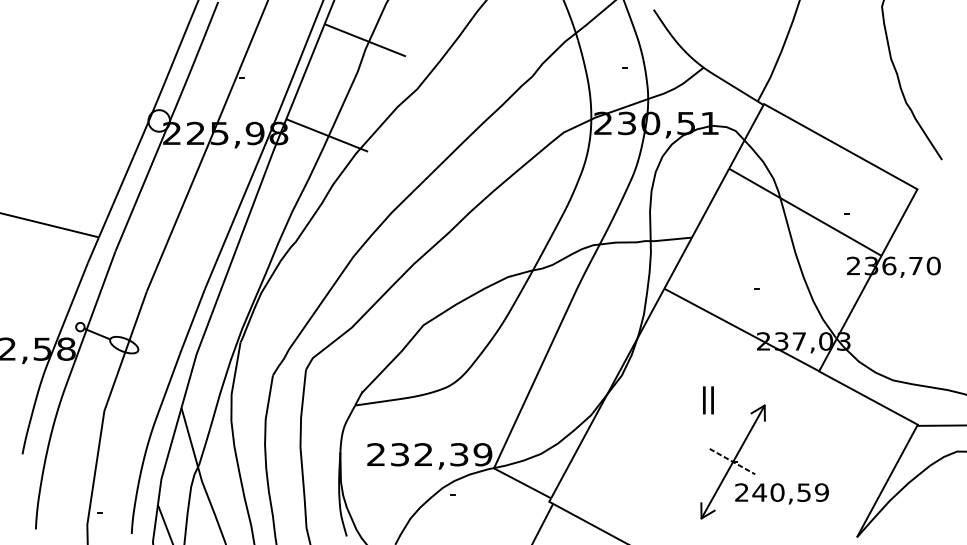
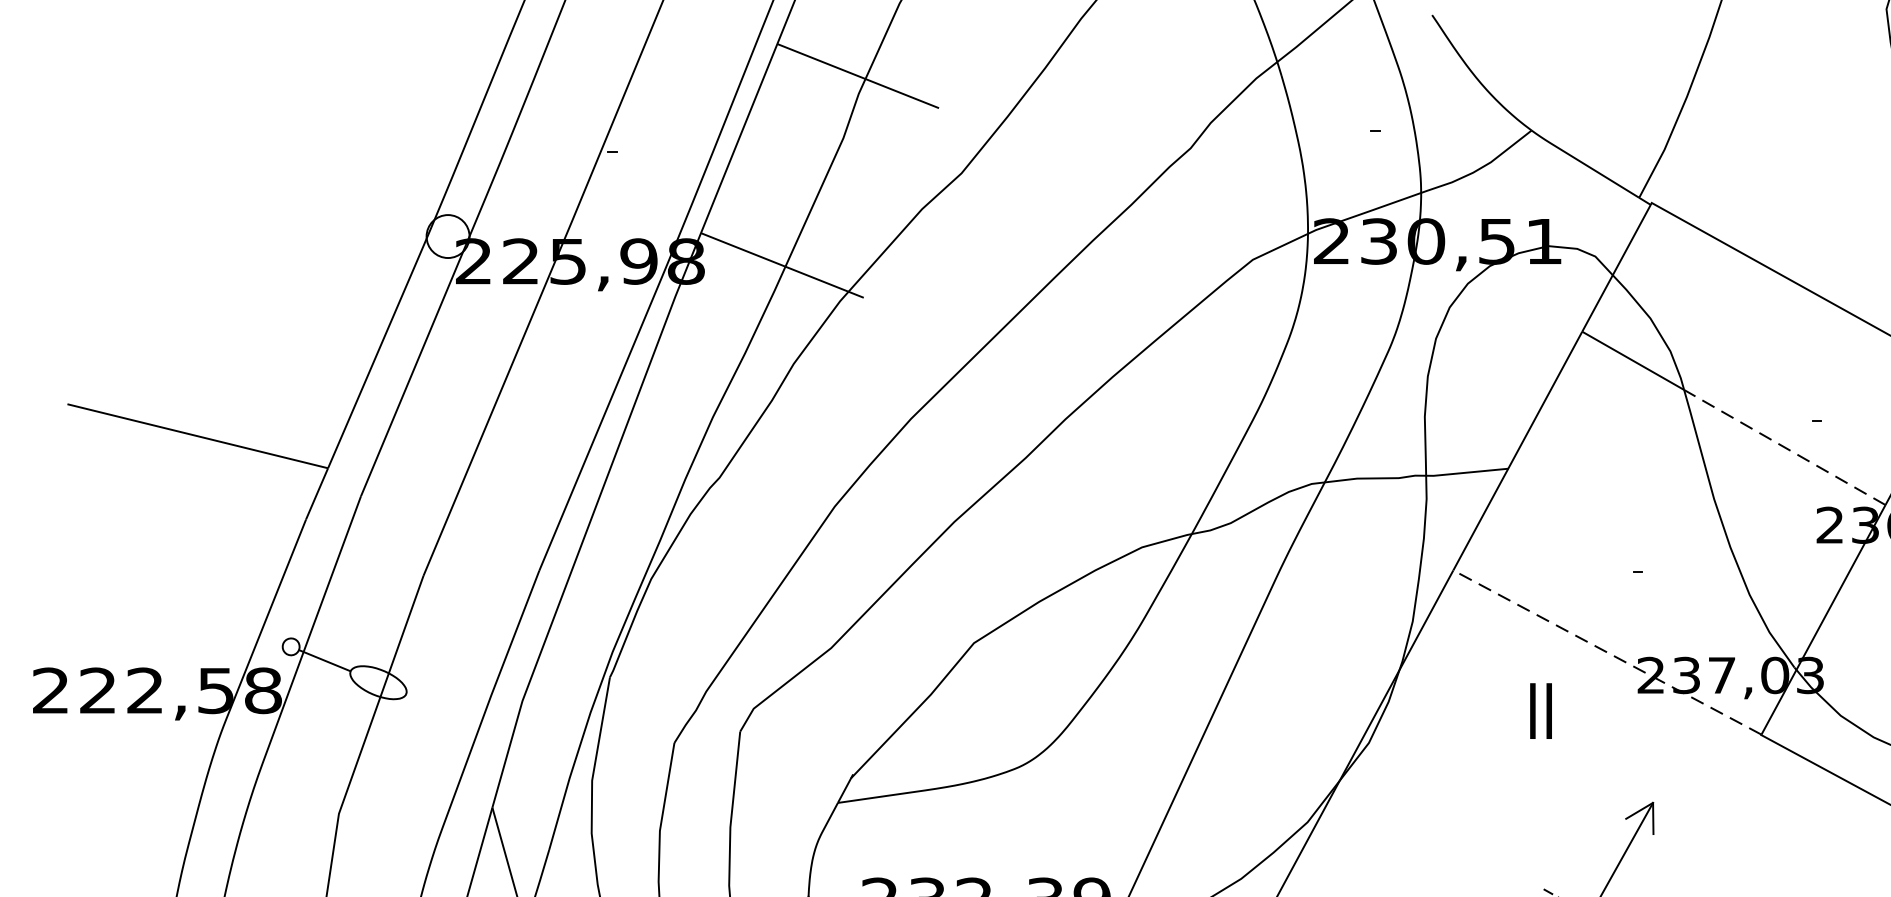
line: (830, 226) -> (1783, 446), solid -> dashed
line: (741, 329) -> (1606, 651), solid -> dashed
text: (708, 400) -> (1541, 711), moved

